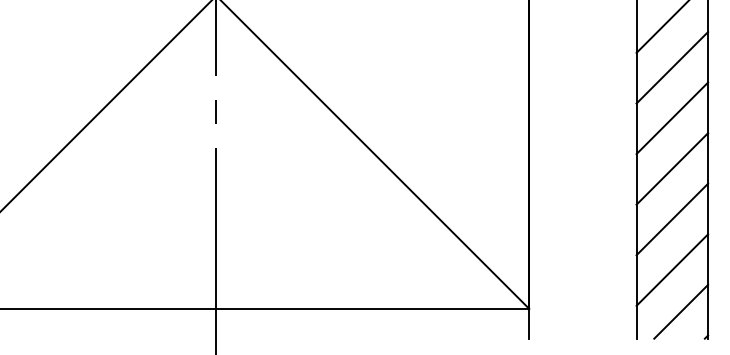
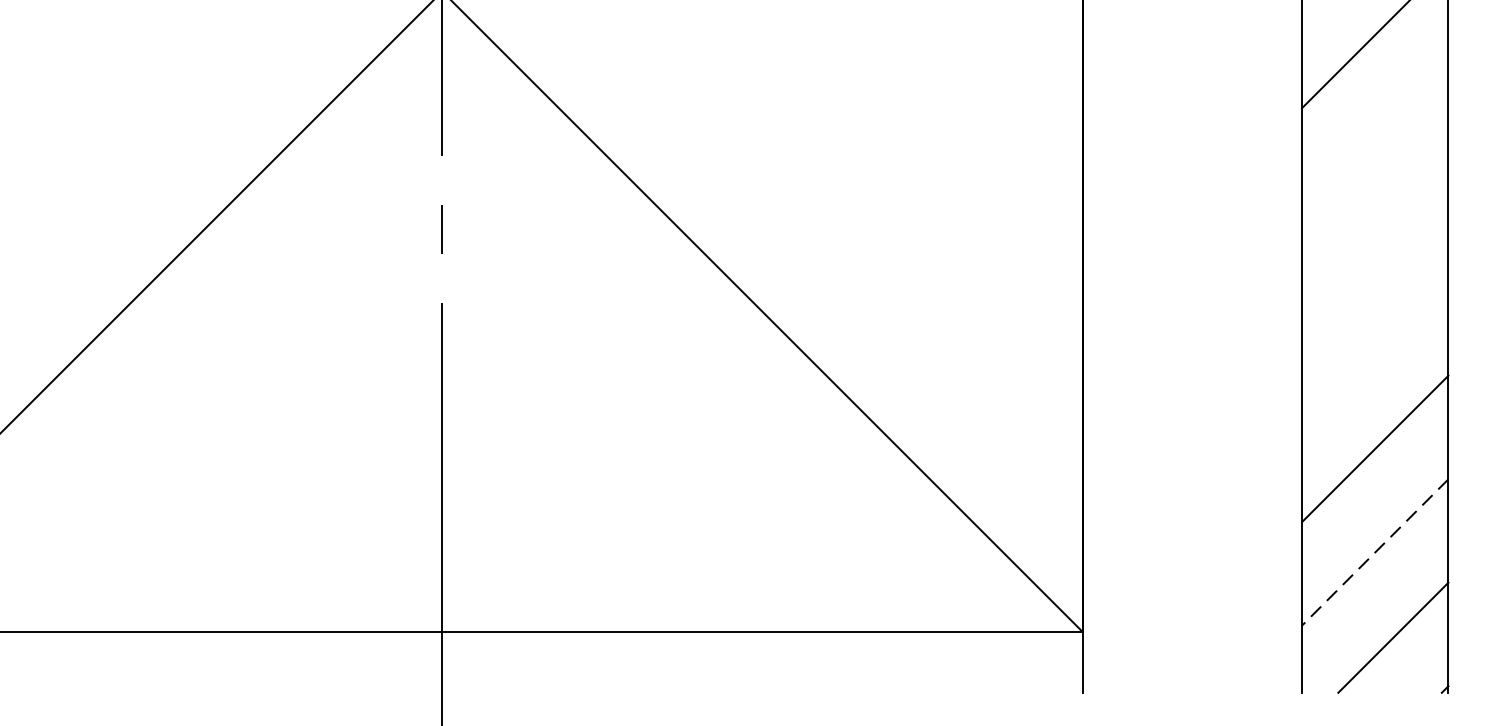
line: (672, 67) -> (1375, 137), removed
line: (672, 118) -> (1375, 242), removed
line: (672, 168) -> (1375, 344), removed
line: (672, 270) -> (1375, 553), solid -> dashed

